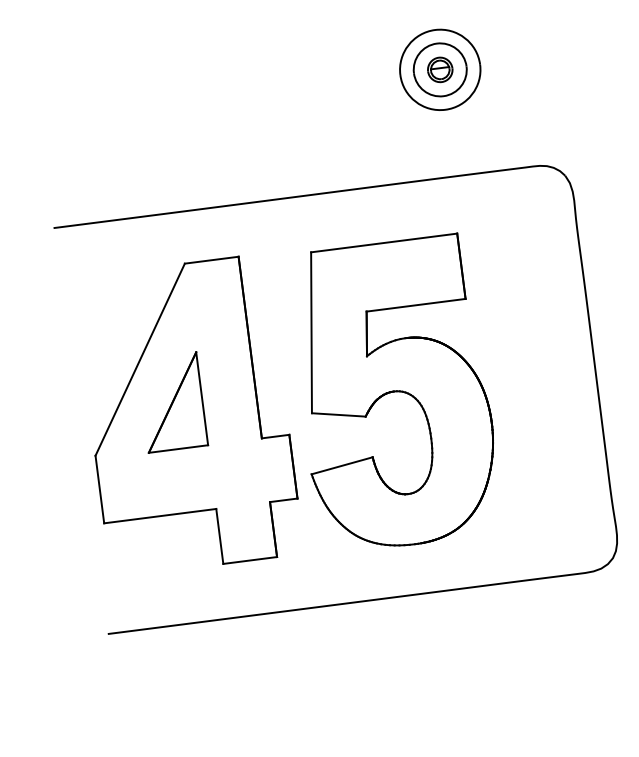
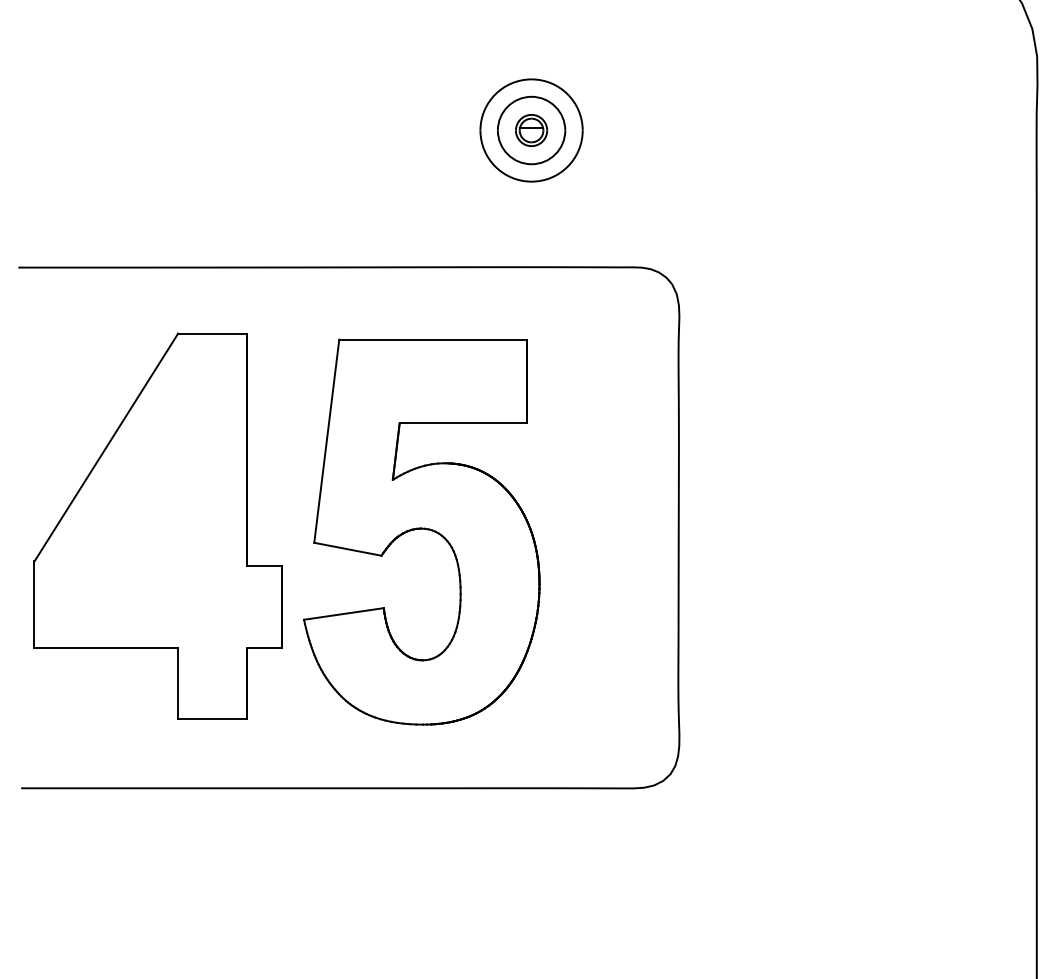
part: (172, 402) -> (140, 506), removed

